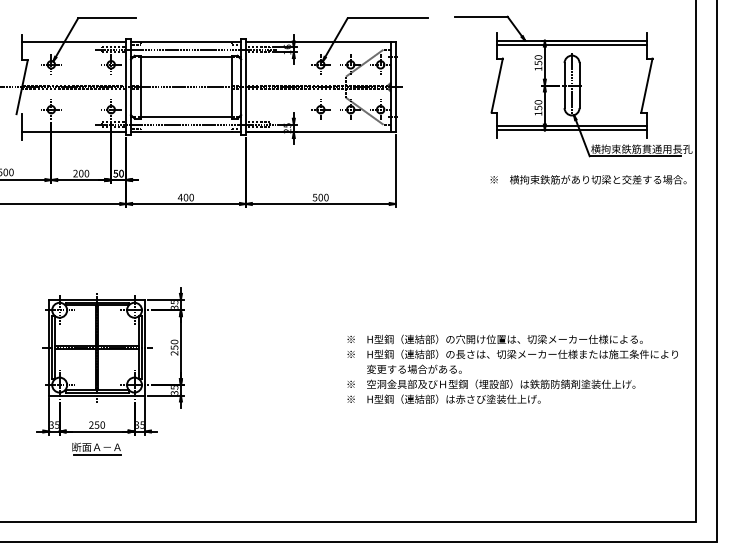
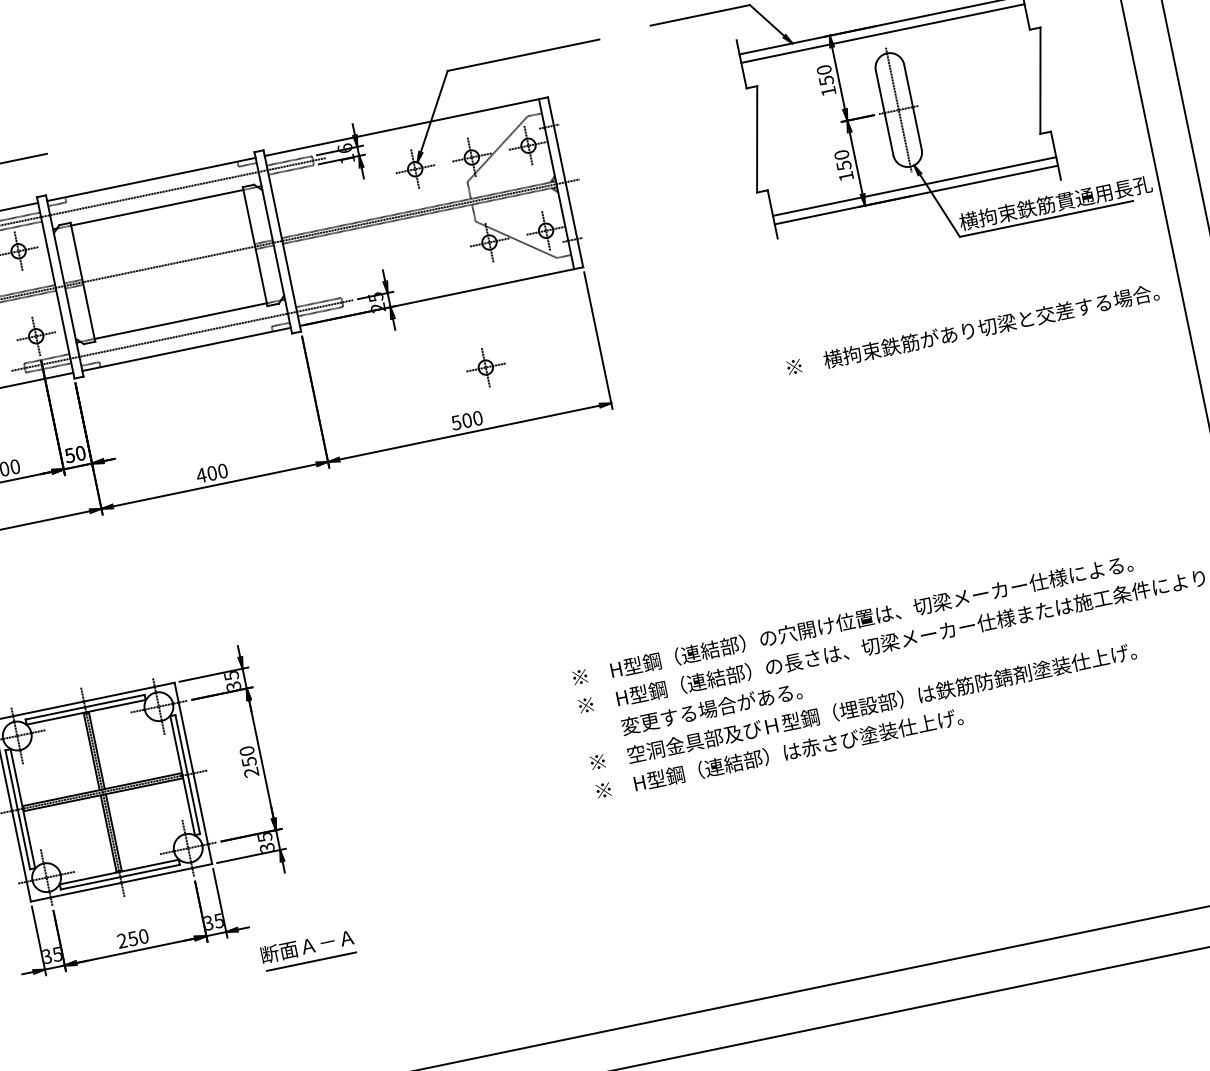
part: (320, 109) -> (485, 367), moved
text: (588, 179) -> (972, 329), moved
part: (96, 448) -> (307, 948), moved

